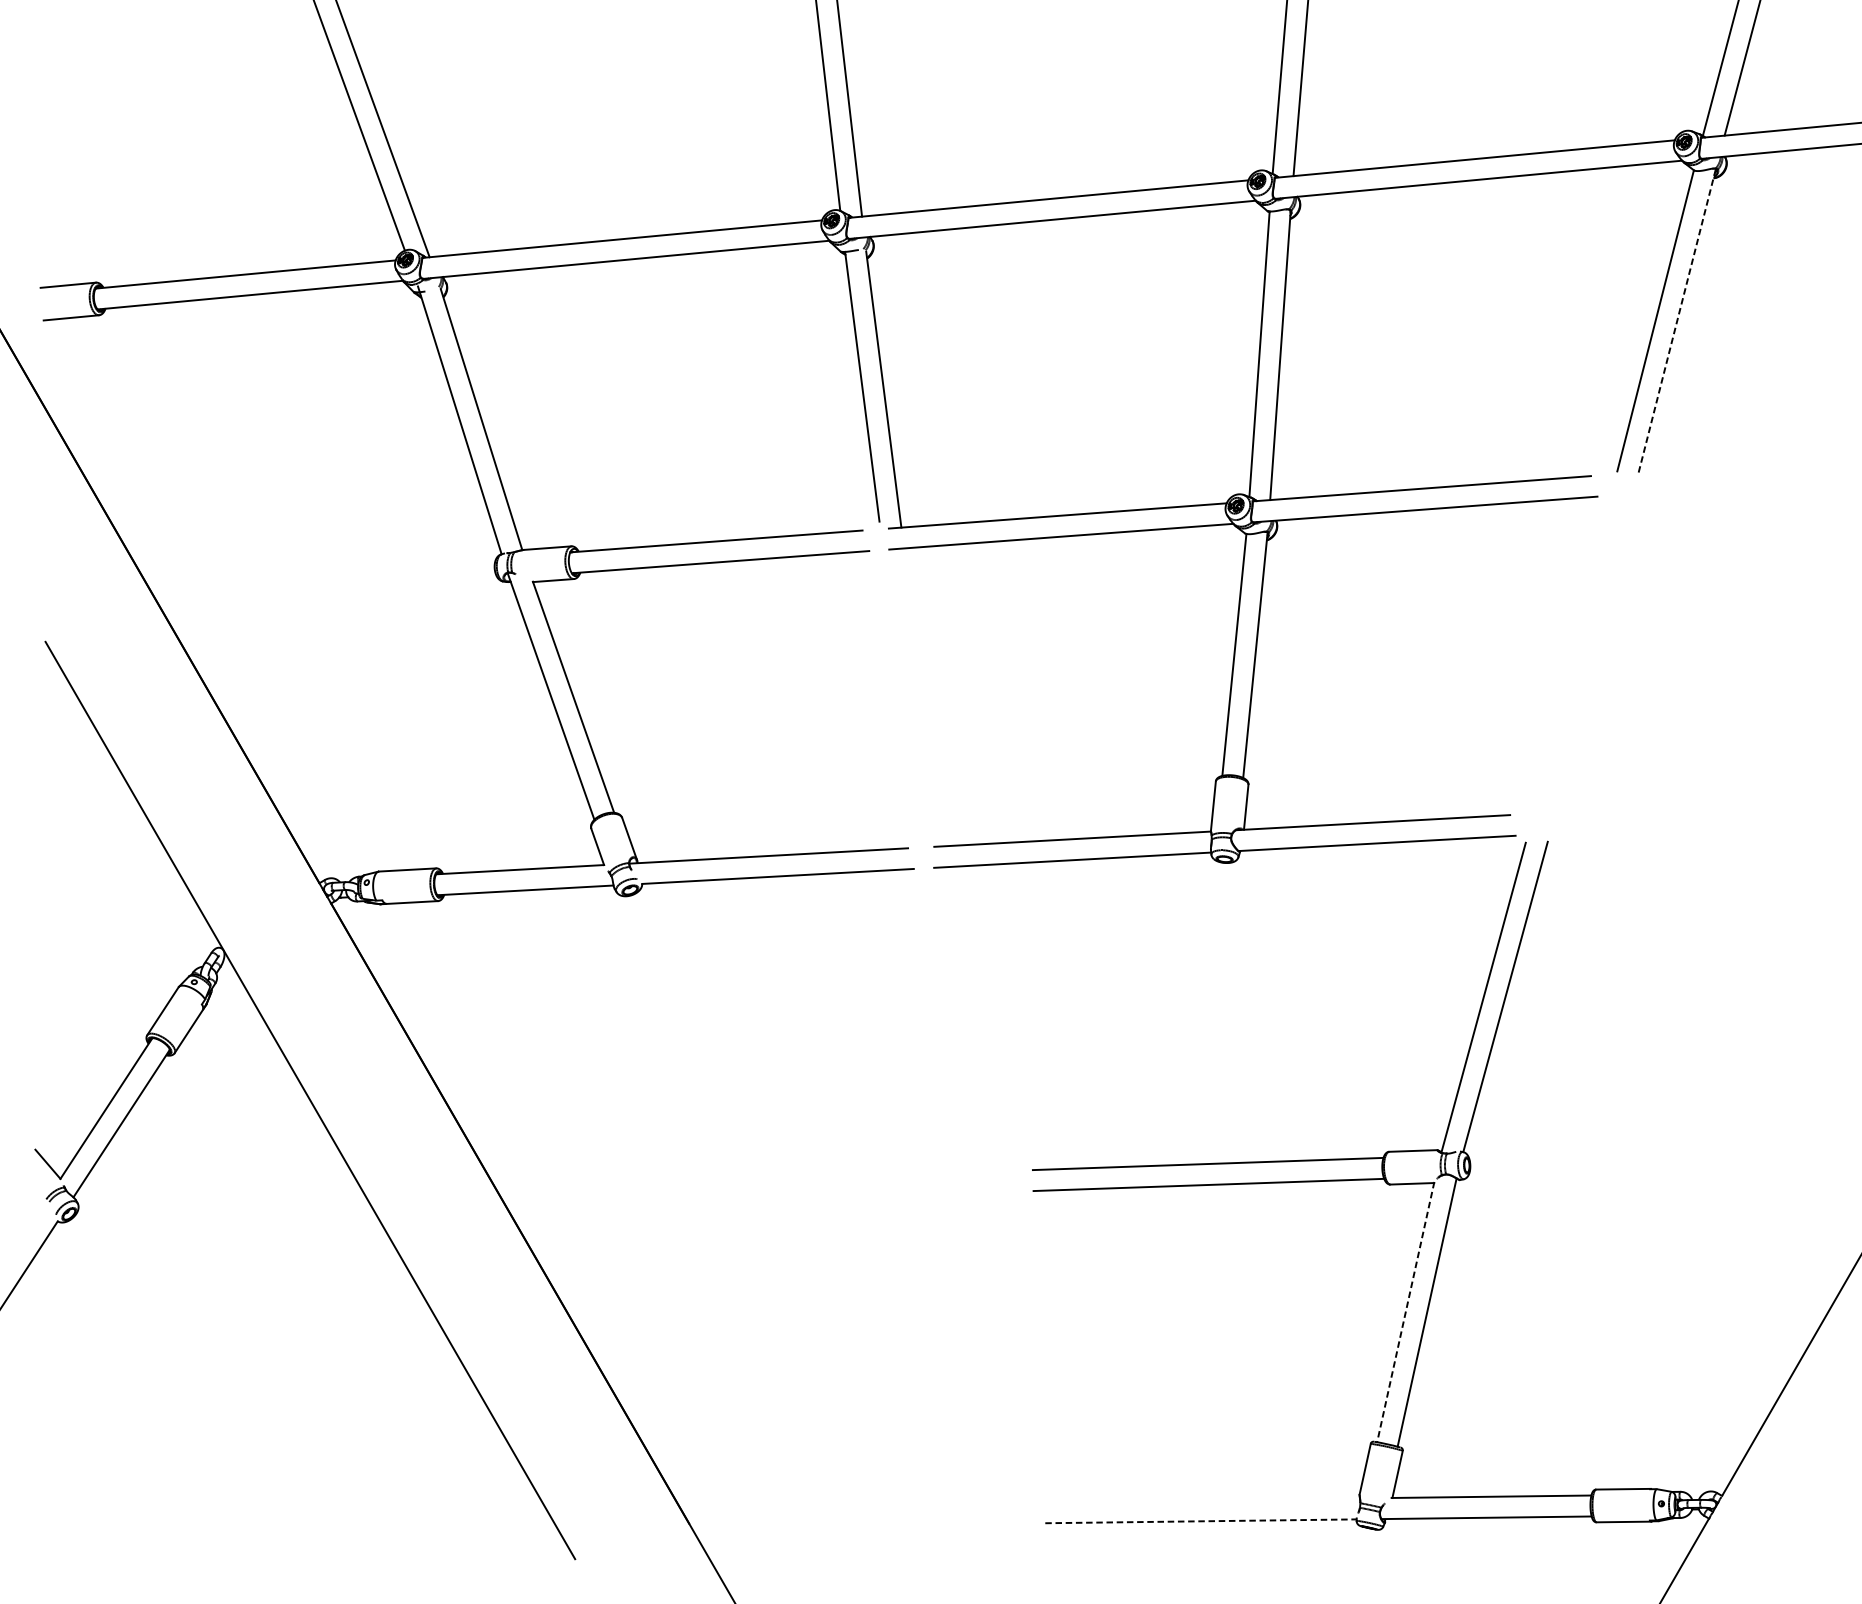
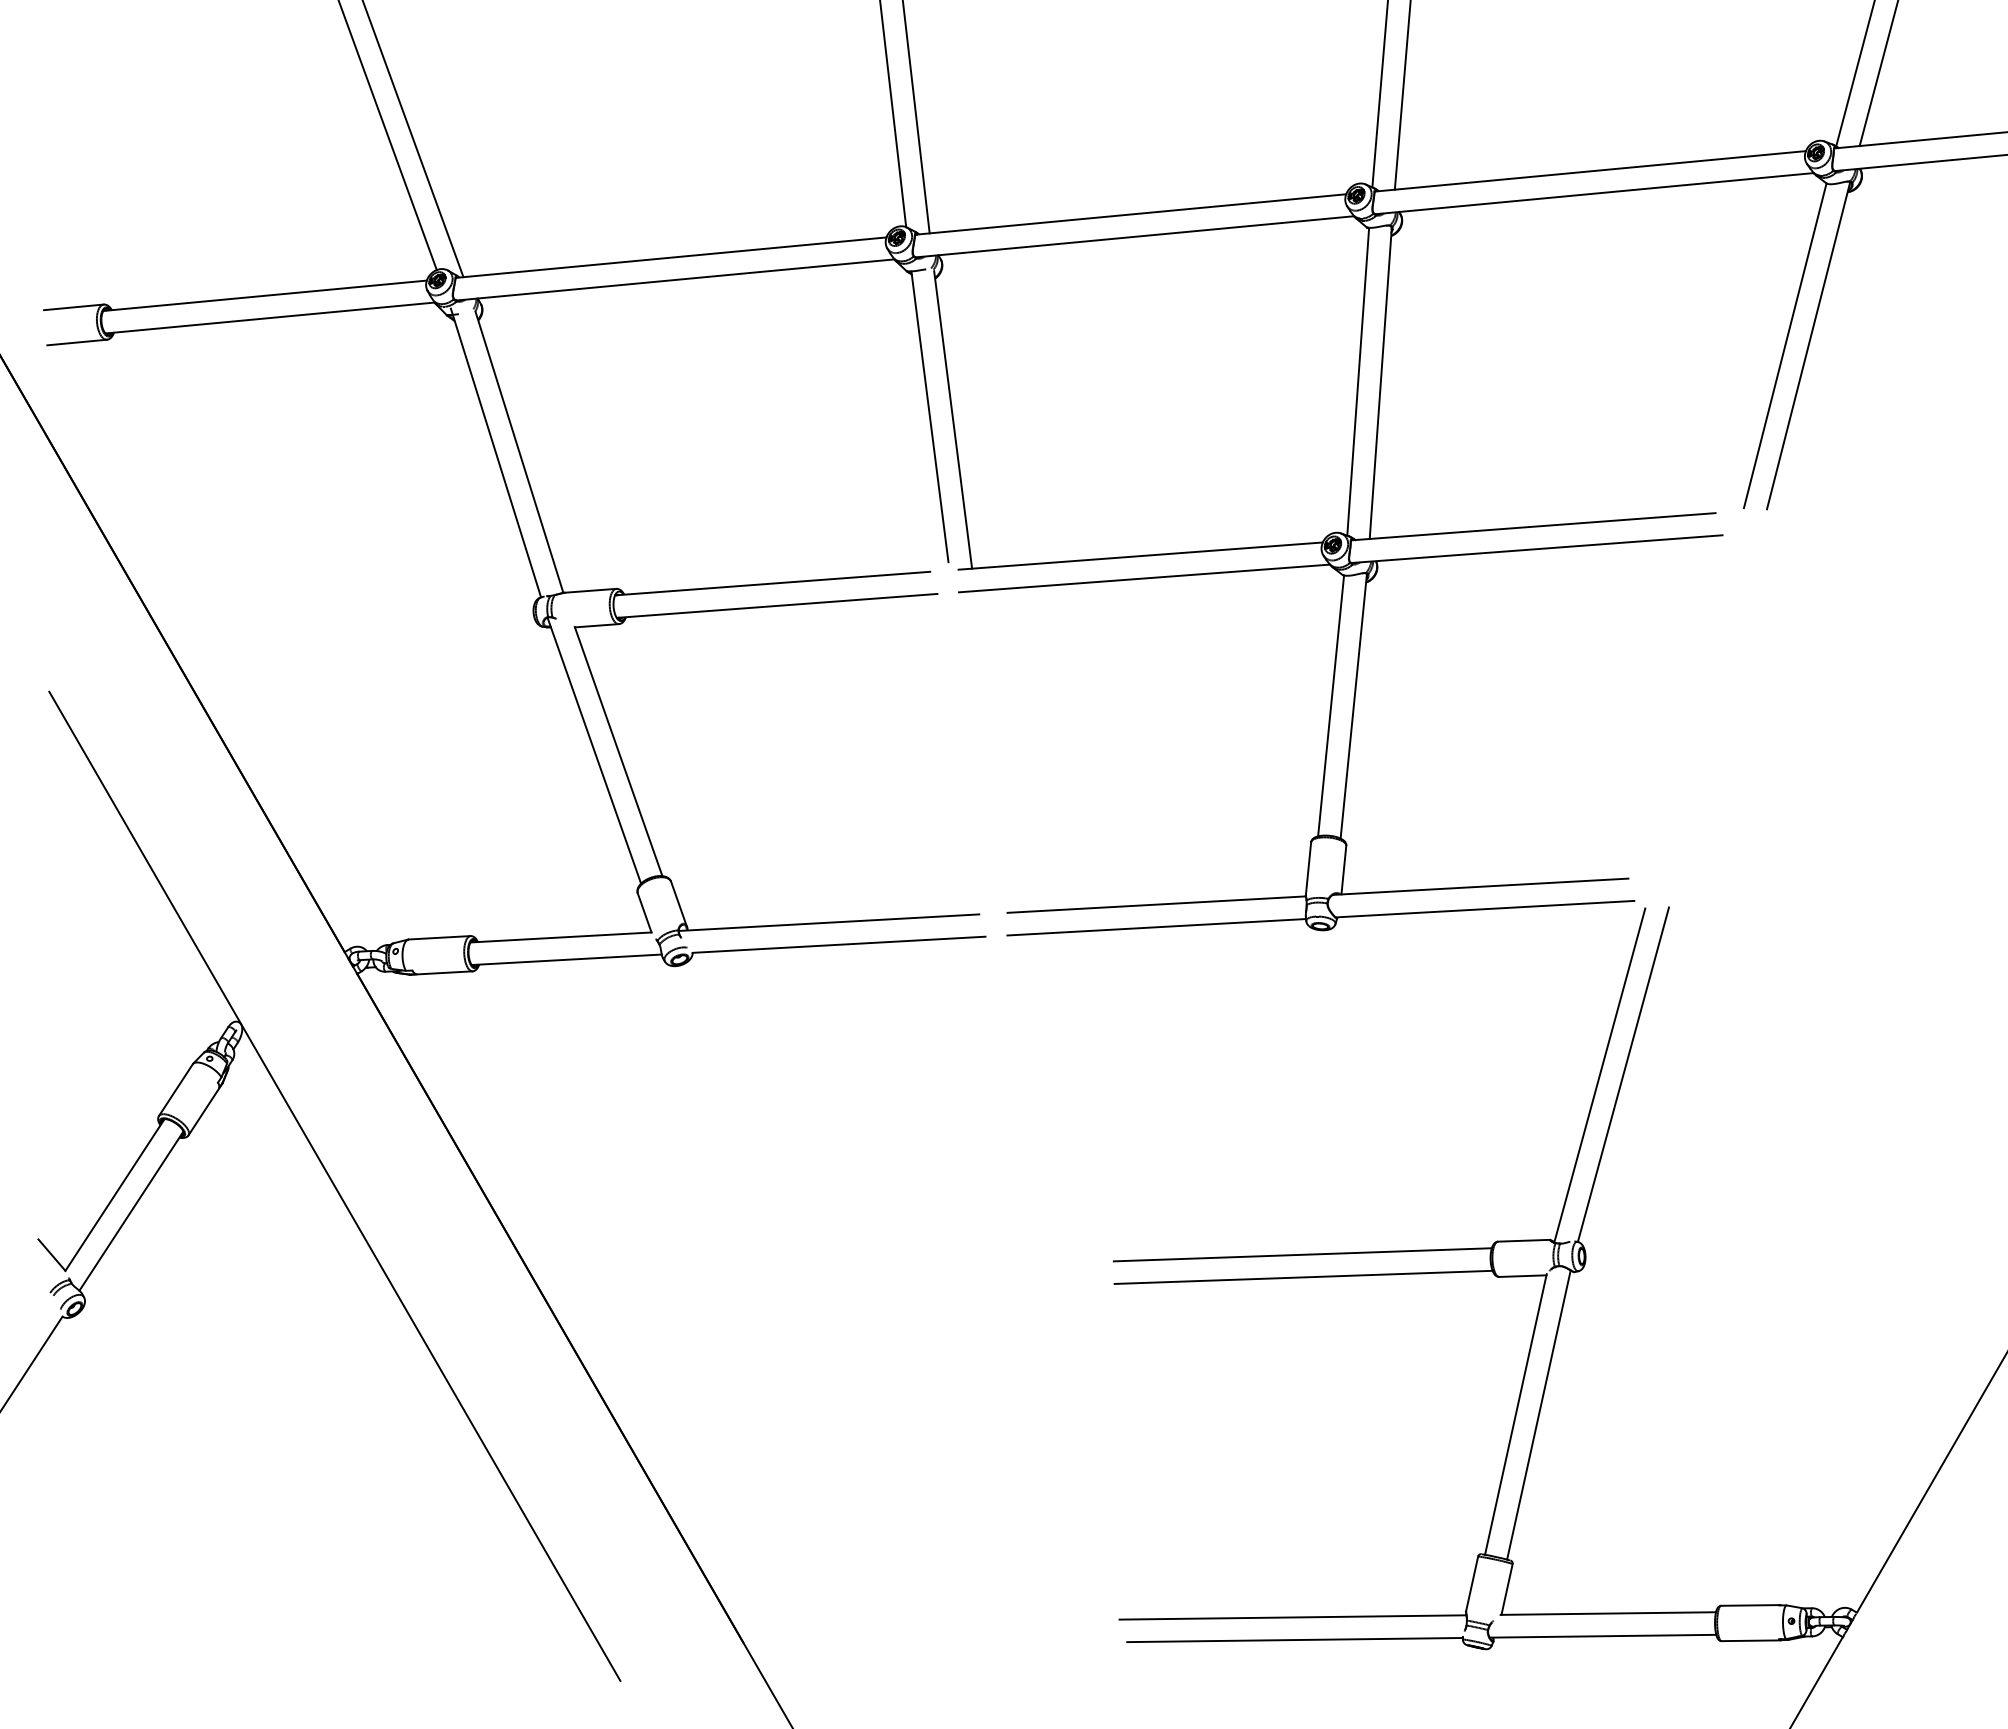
line: (1677, 320) -> (1808, 345), dashed -> solid
line: (1405, 1312) -> (1515, 1414), dashed -> solid
line: (1198, 1500) -> (1292, 1617), added
line: (1201, 1521) -> (1295, 1640), dashed -> solid

